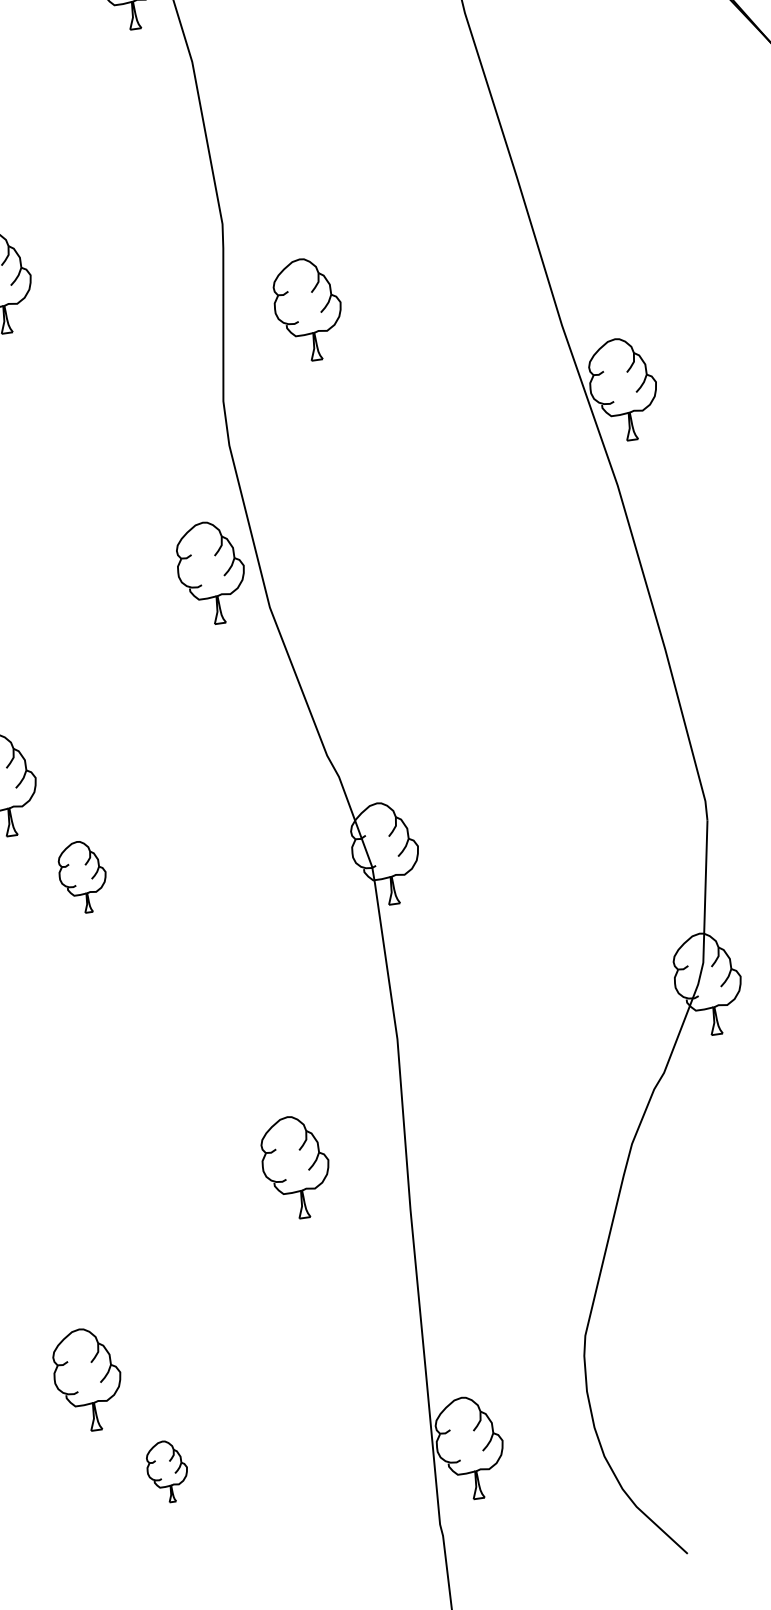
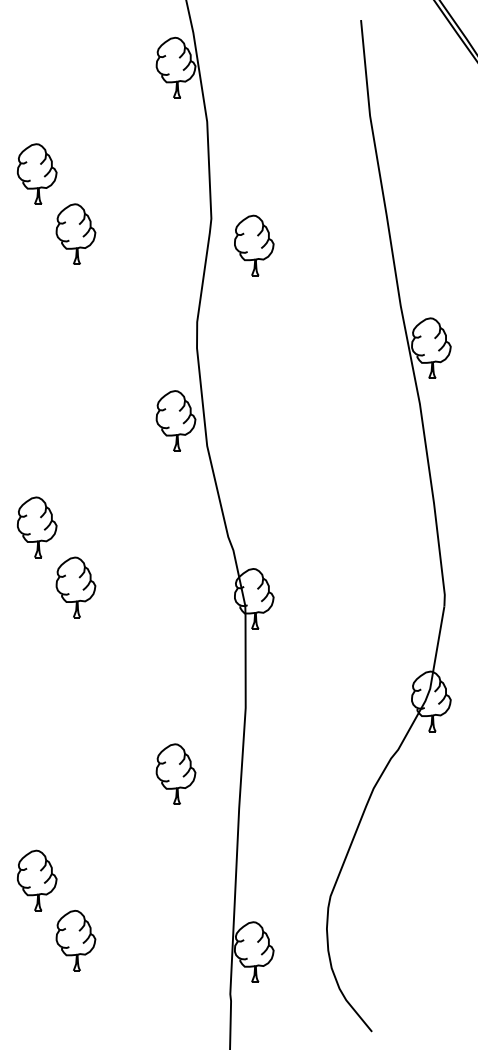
part: (308, 309) -> (254, 245), moved
part: (82, 877) -> (75, 587), size x1.43
part: (166, 1471) -> (75, 940), size x1.67

